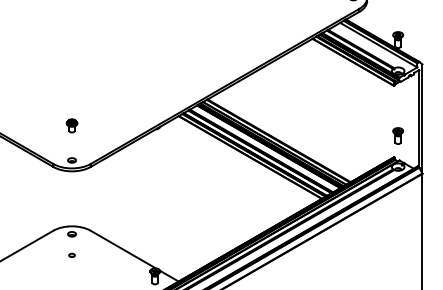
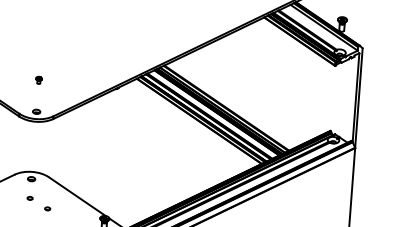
part: (71, 125) -> (38, 79), size x0.6
part: (397, 135) -> (335, 111), removed
part: (91, 264) -> (47, 208), added

